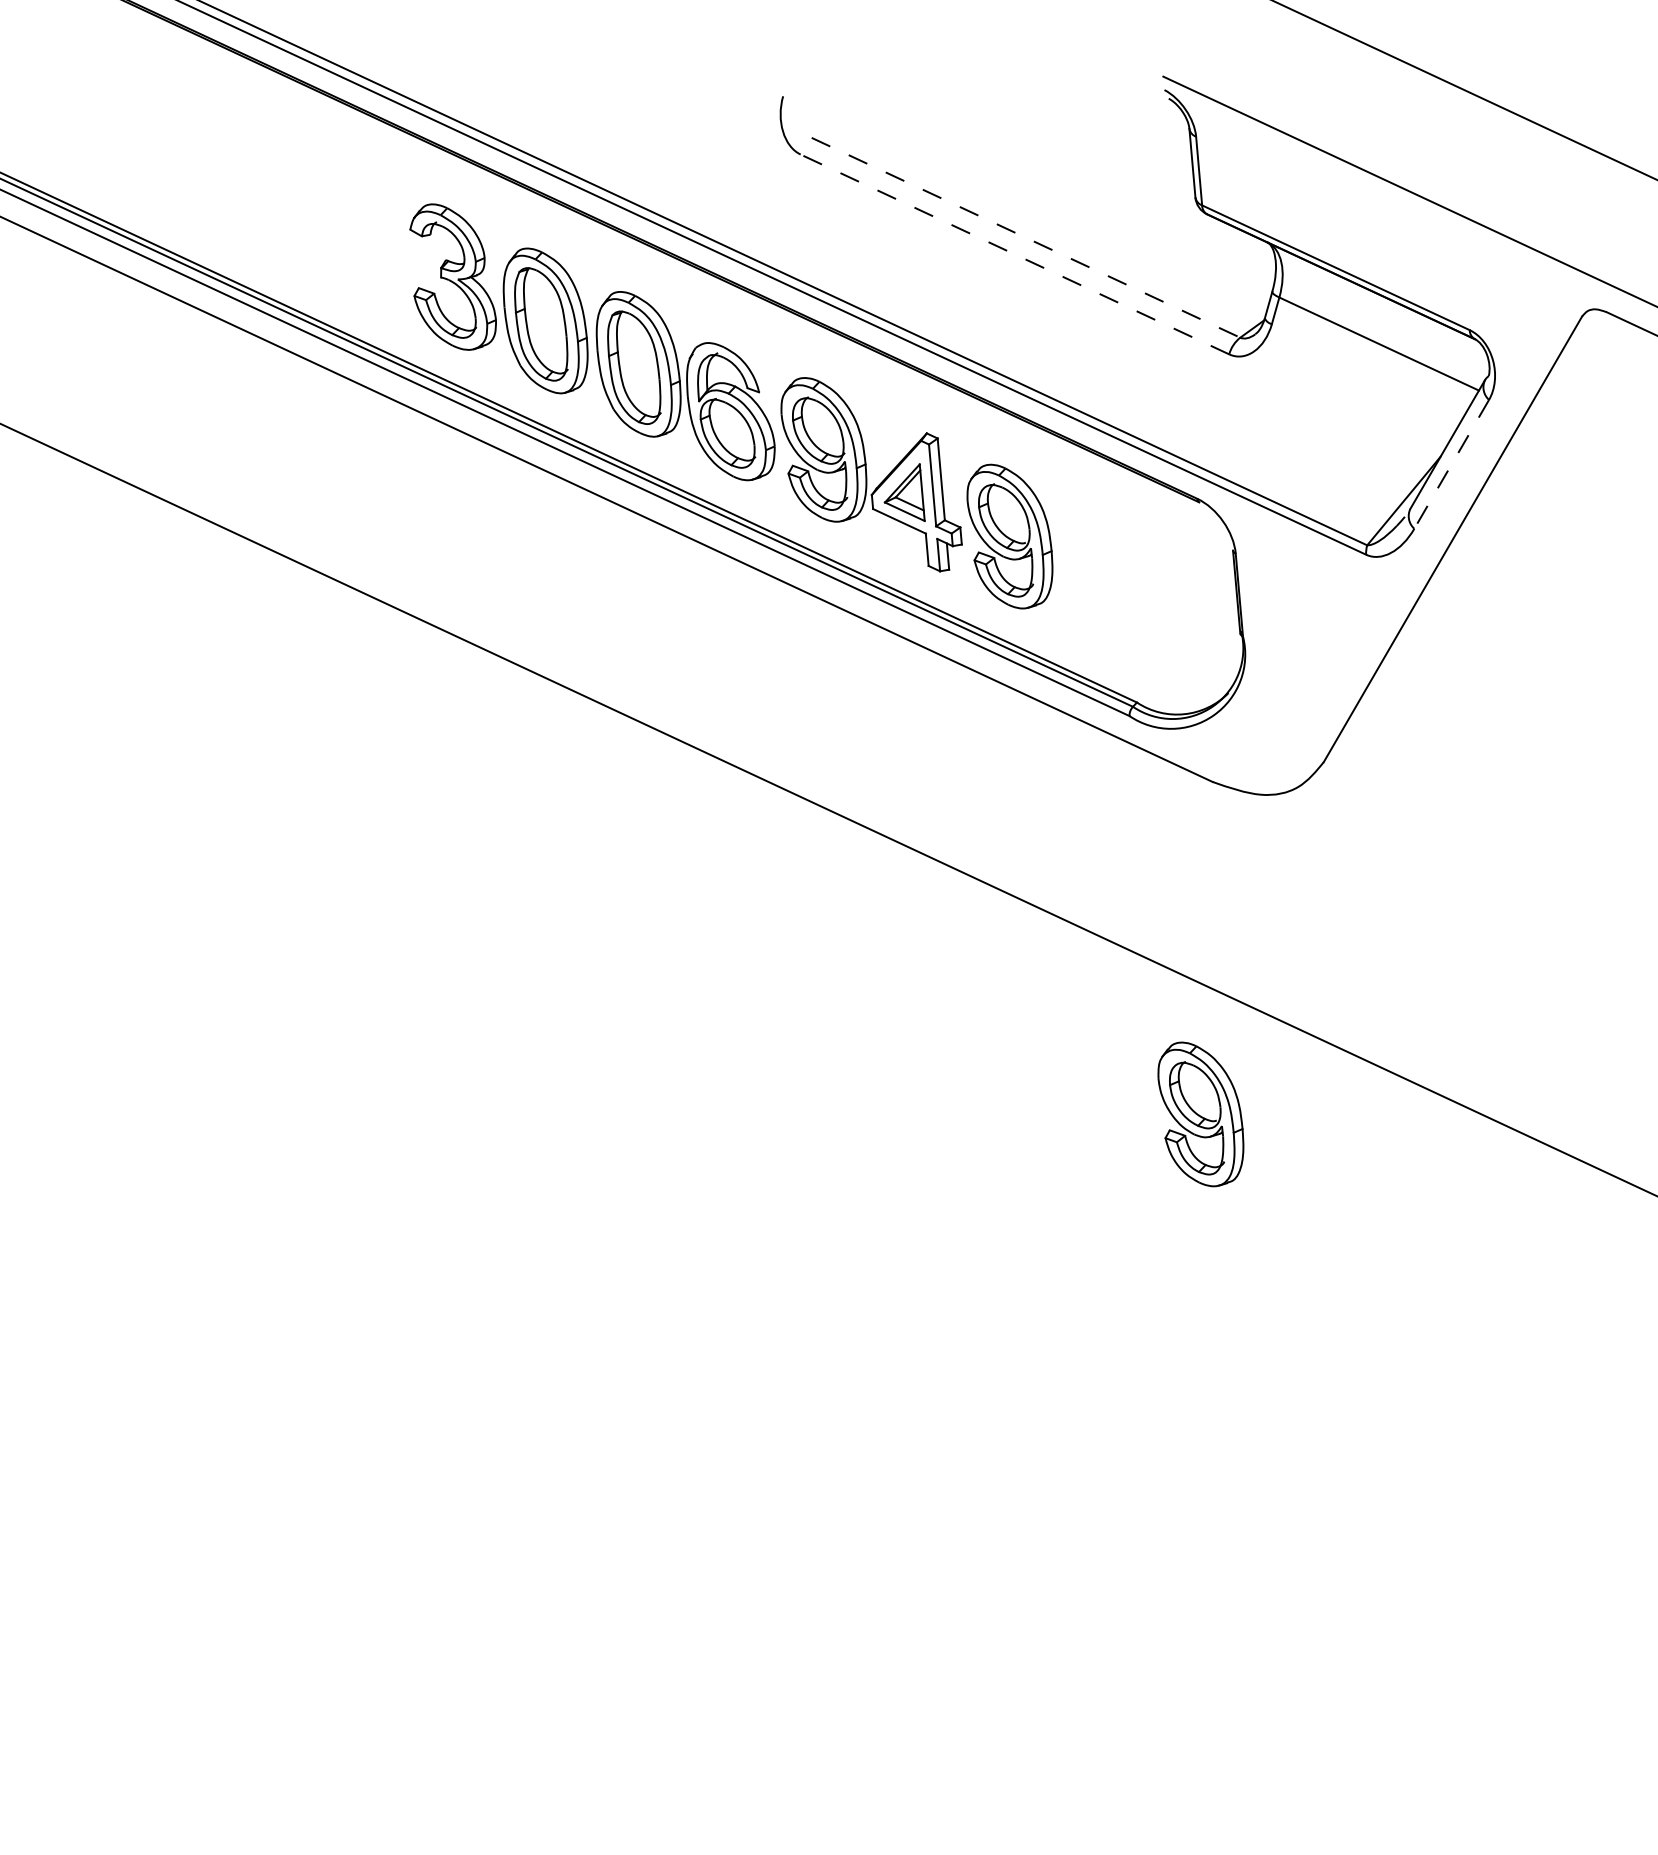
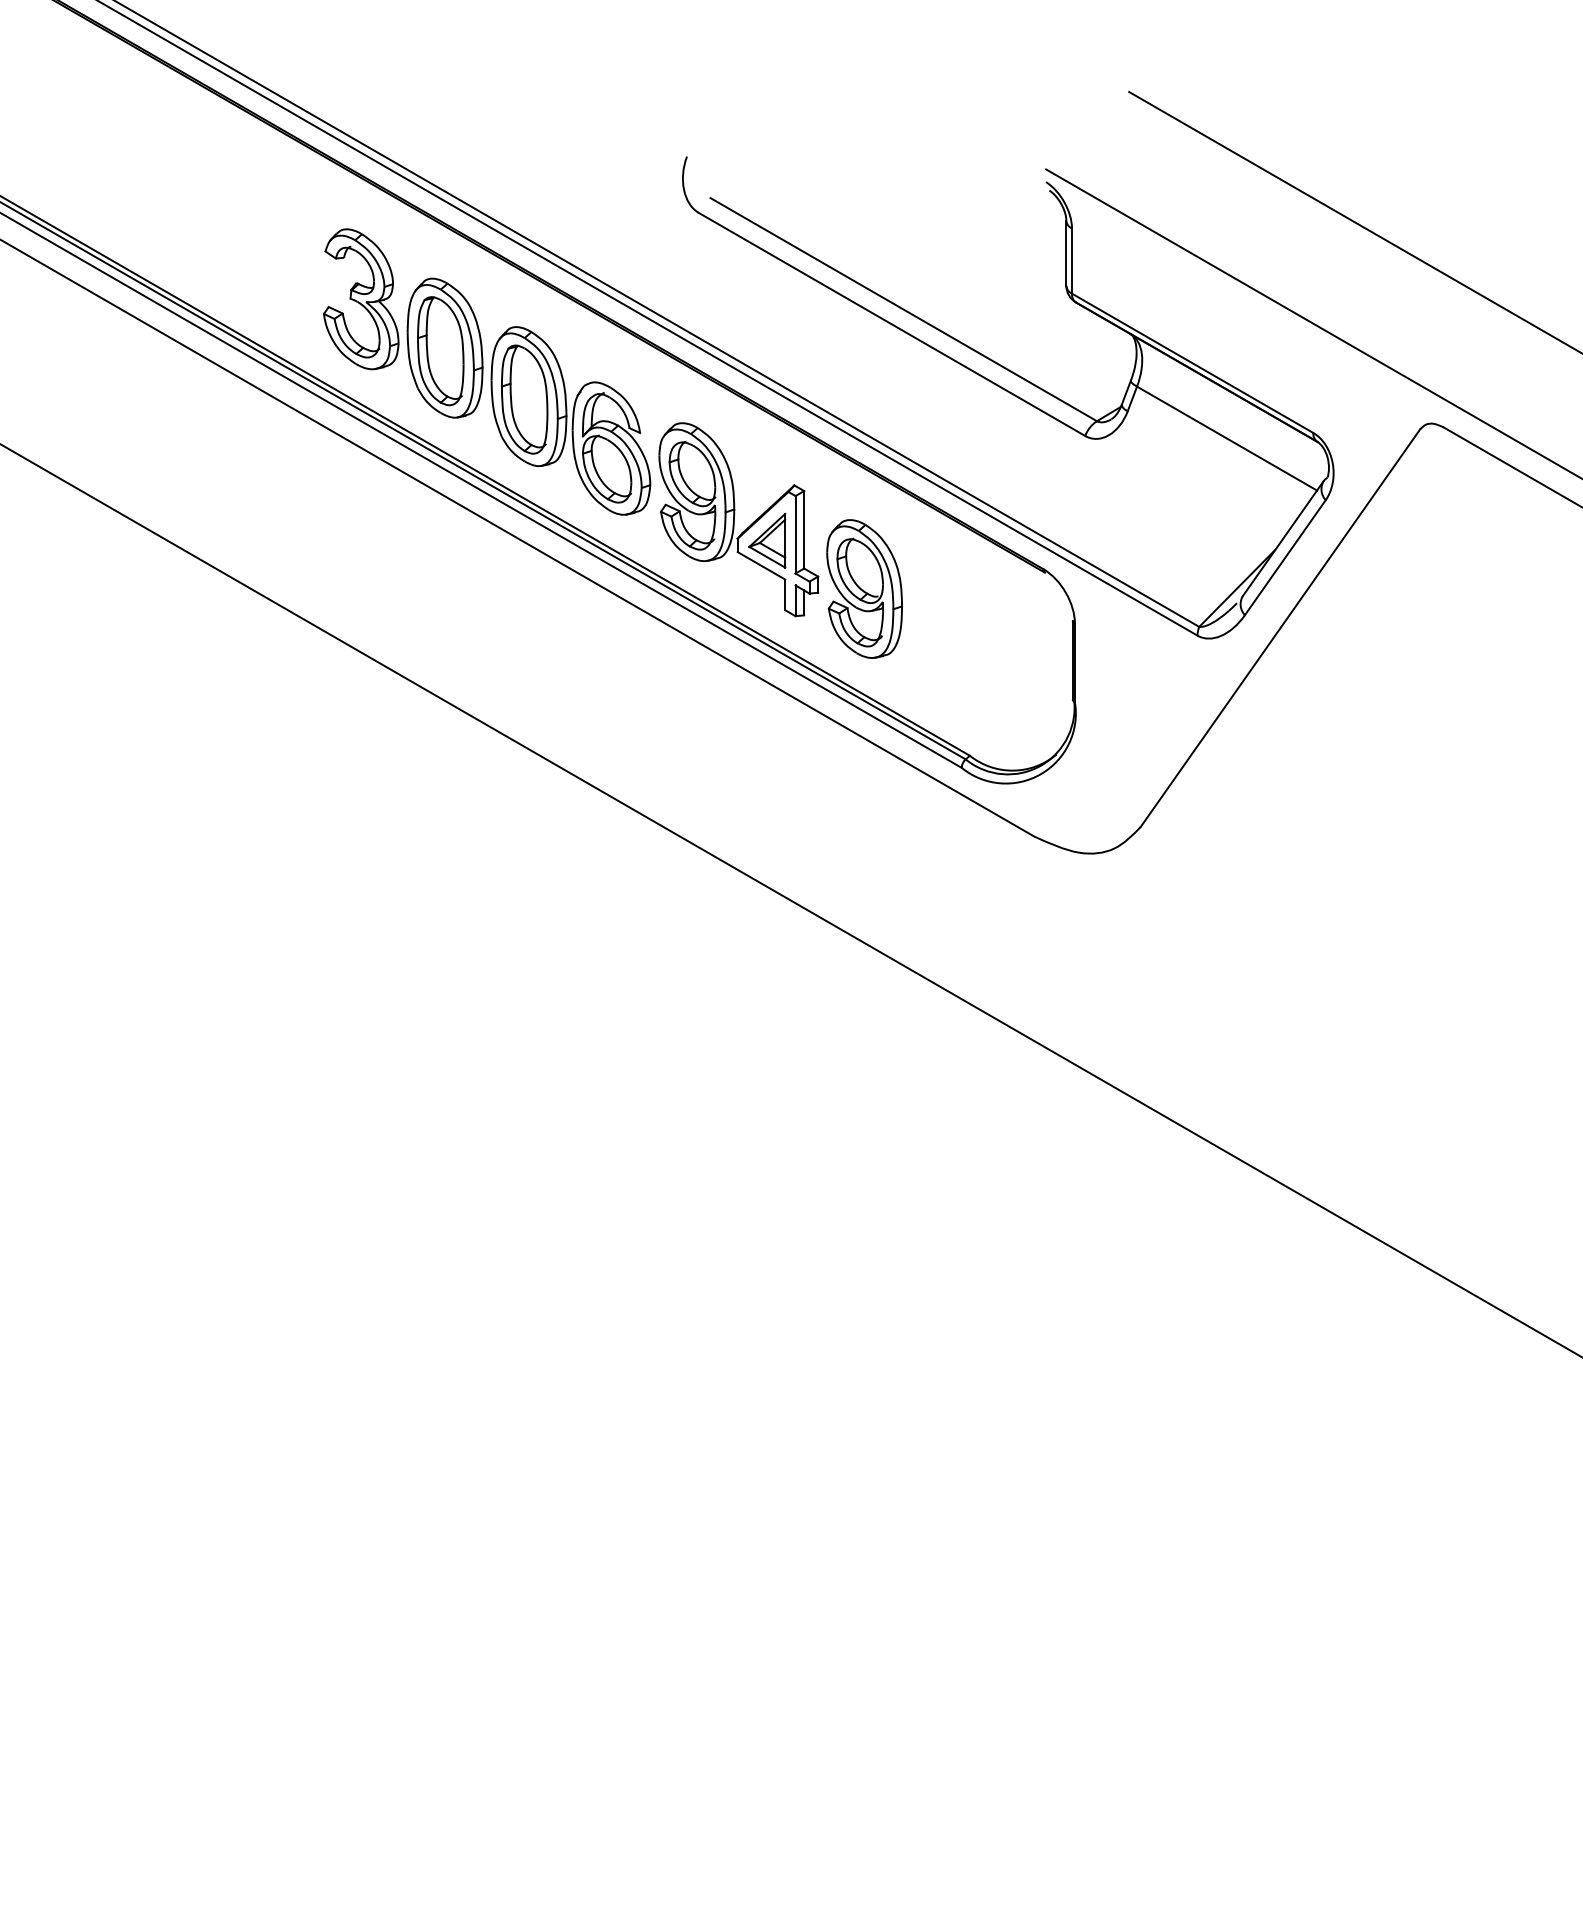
line: (1026, 237) -> (904, 309), dashed -> solid
line: (1014, 254) -> (891, 324), dashed -> solid
line: (1451, 465) -> (1285, 558), dashed -> solid
part: (1201, 1113) -> (996, 1147), removed

